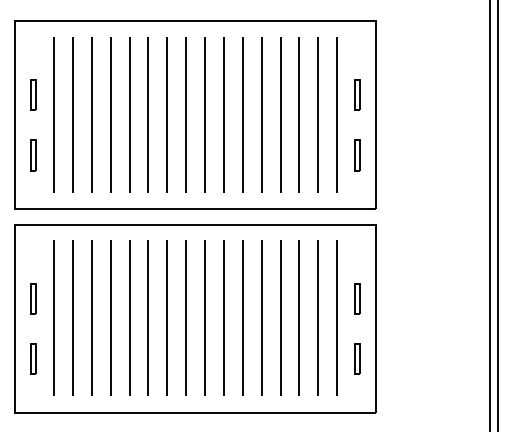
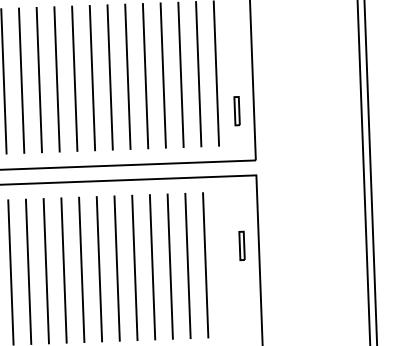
part: (357, 94) -> (234, 53), removed
line: (336, 317) -> (222, 263), removed
part: (357, 358) -> (243, 301), removed

